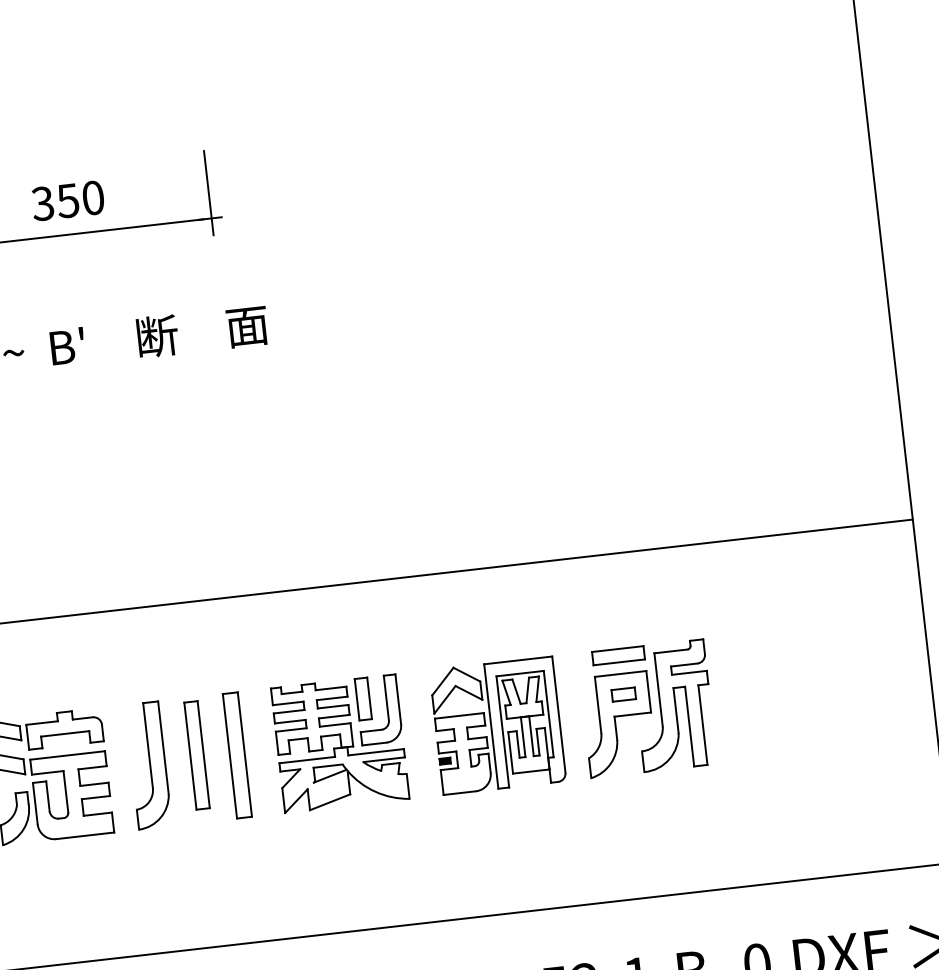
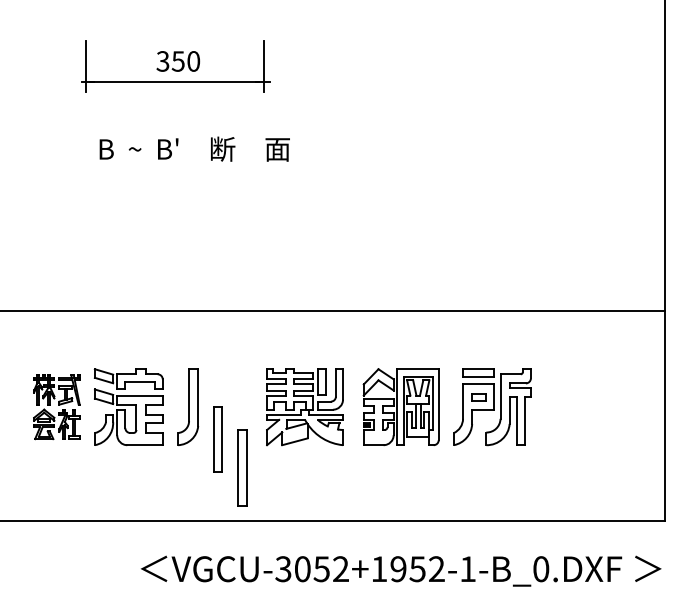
part: (237, 754) -> (242, 467), moved
part: (196, 755) -> (217, 439), moved

